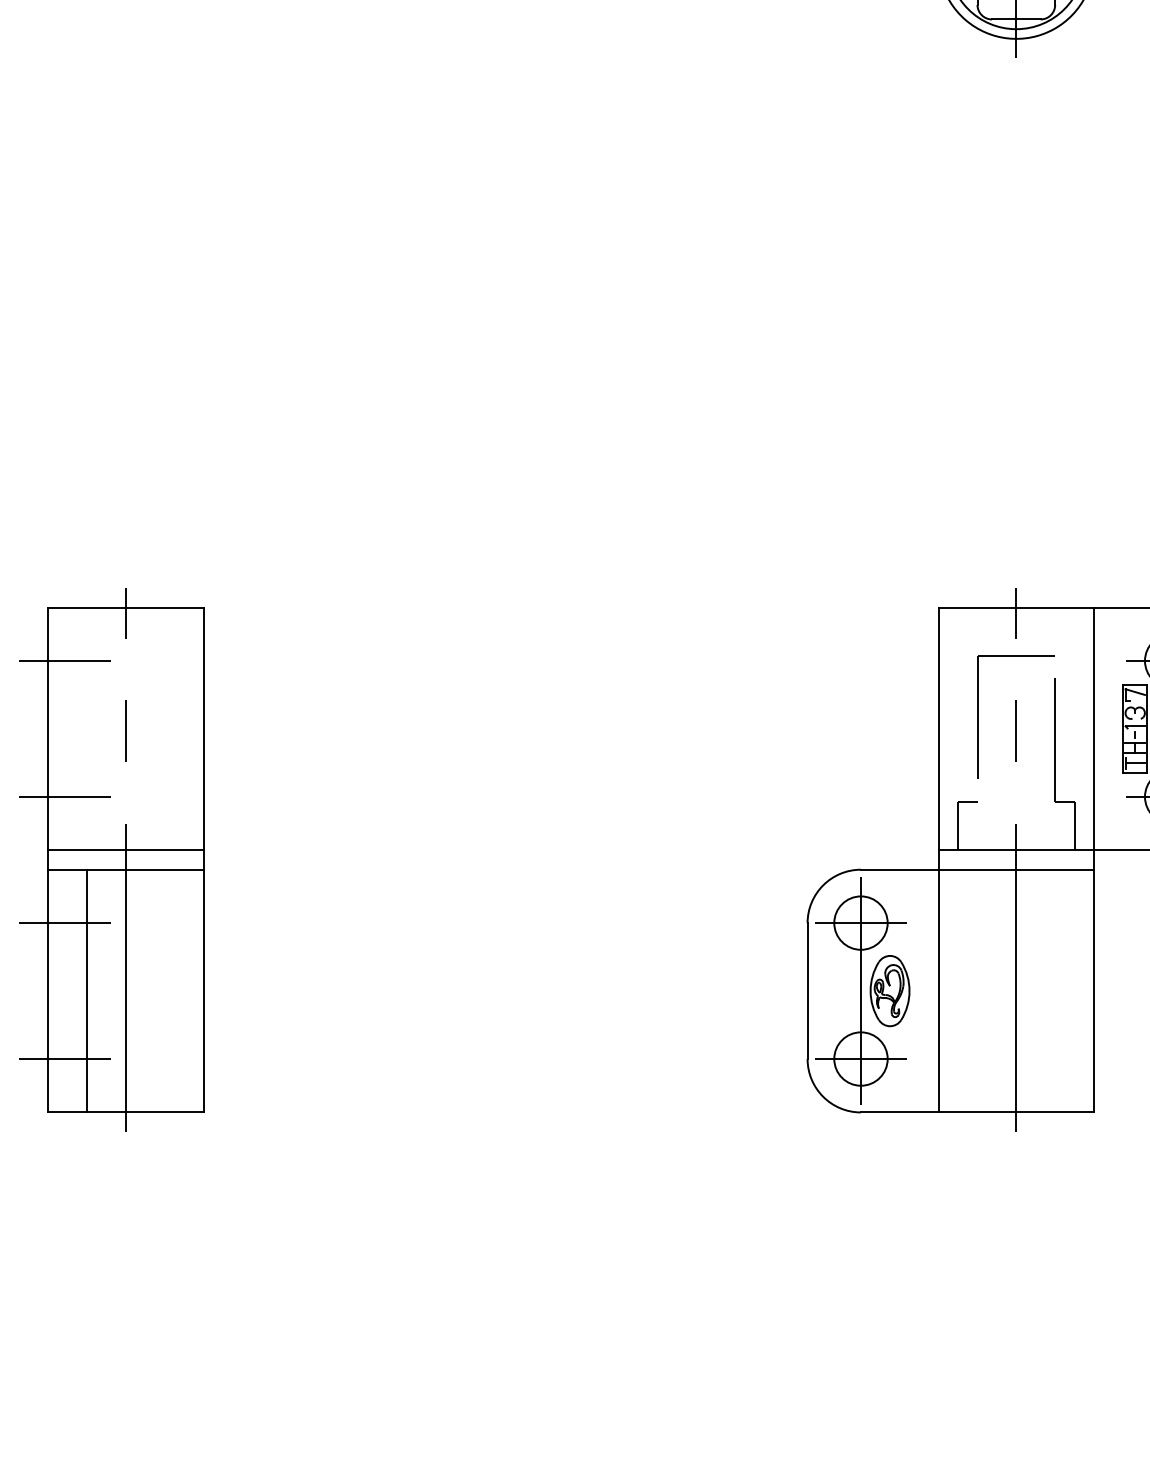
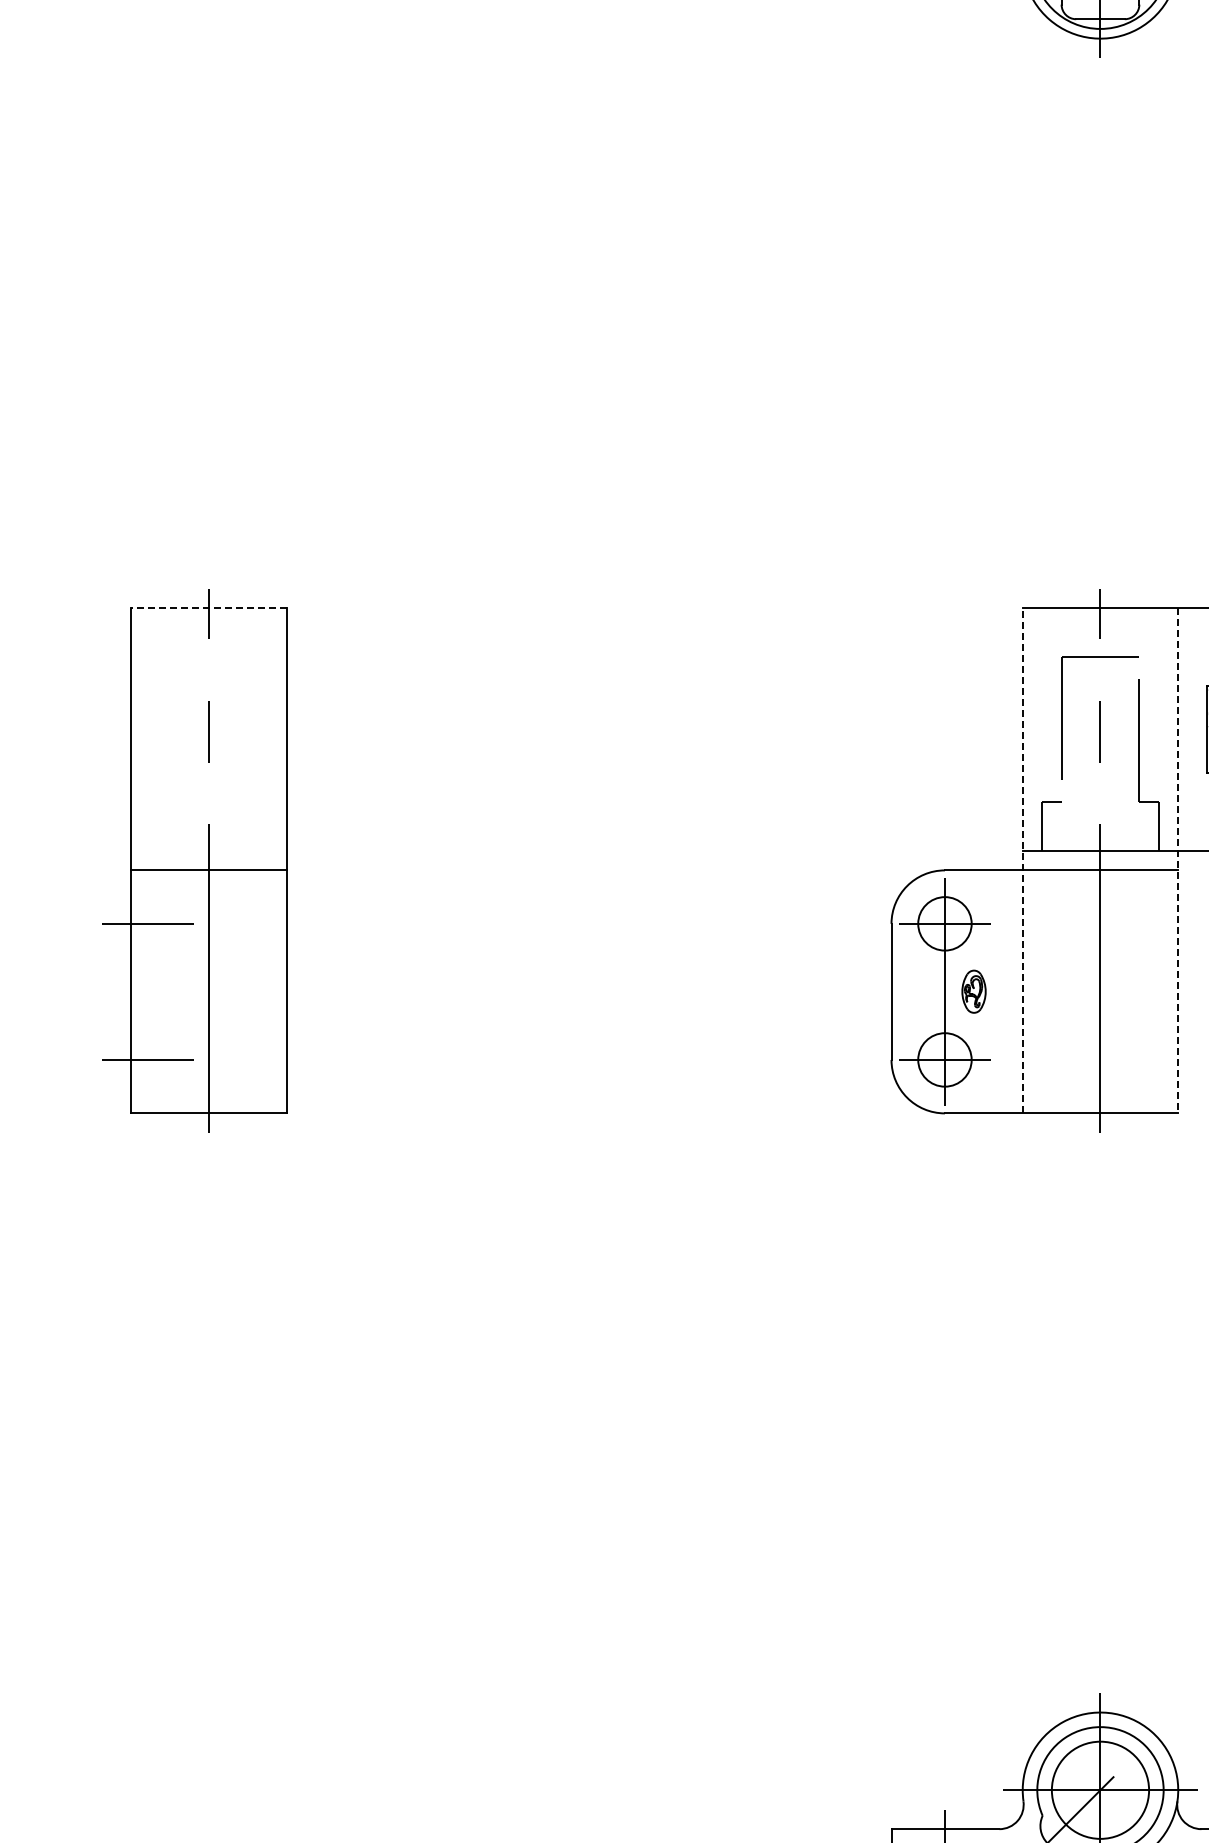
line: (126, 607) -> (209, 607), solid -> dashed
line: (64, 661) -> (147, 661), removed
line: (64, 796) -> (147, 797), removed
line: (125, 849) -> (208, 850), removed
line: (938, 859) -> (1022, 860), solid -> dashed
line: (1094, 859) -> (1178, 860), solid -> dashed
line: (87, 990) -> (170, 991), removed
part: (889, 990) -> (973, 991), size x0.6

